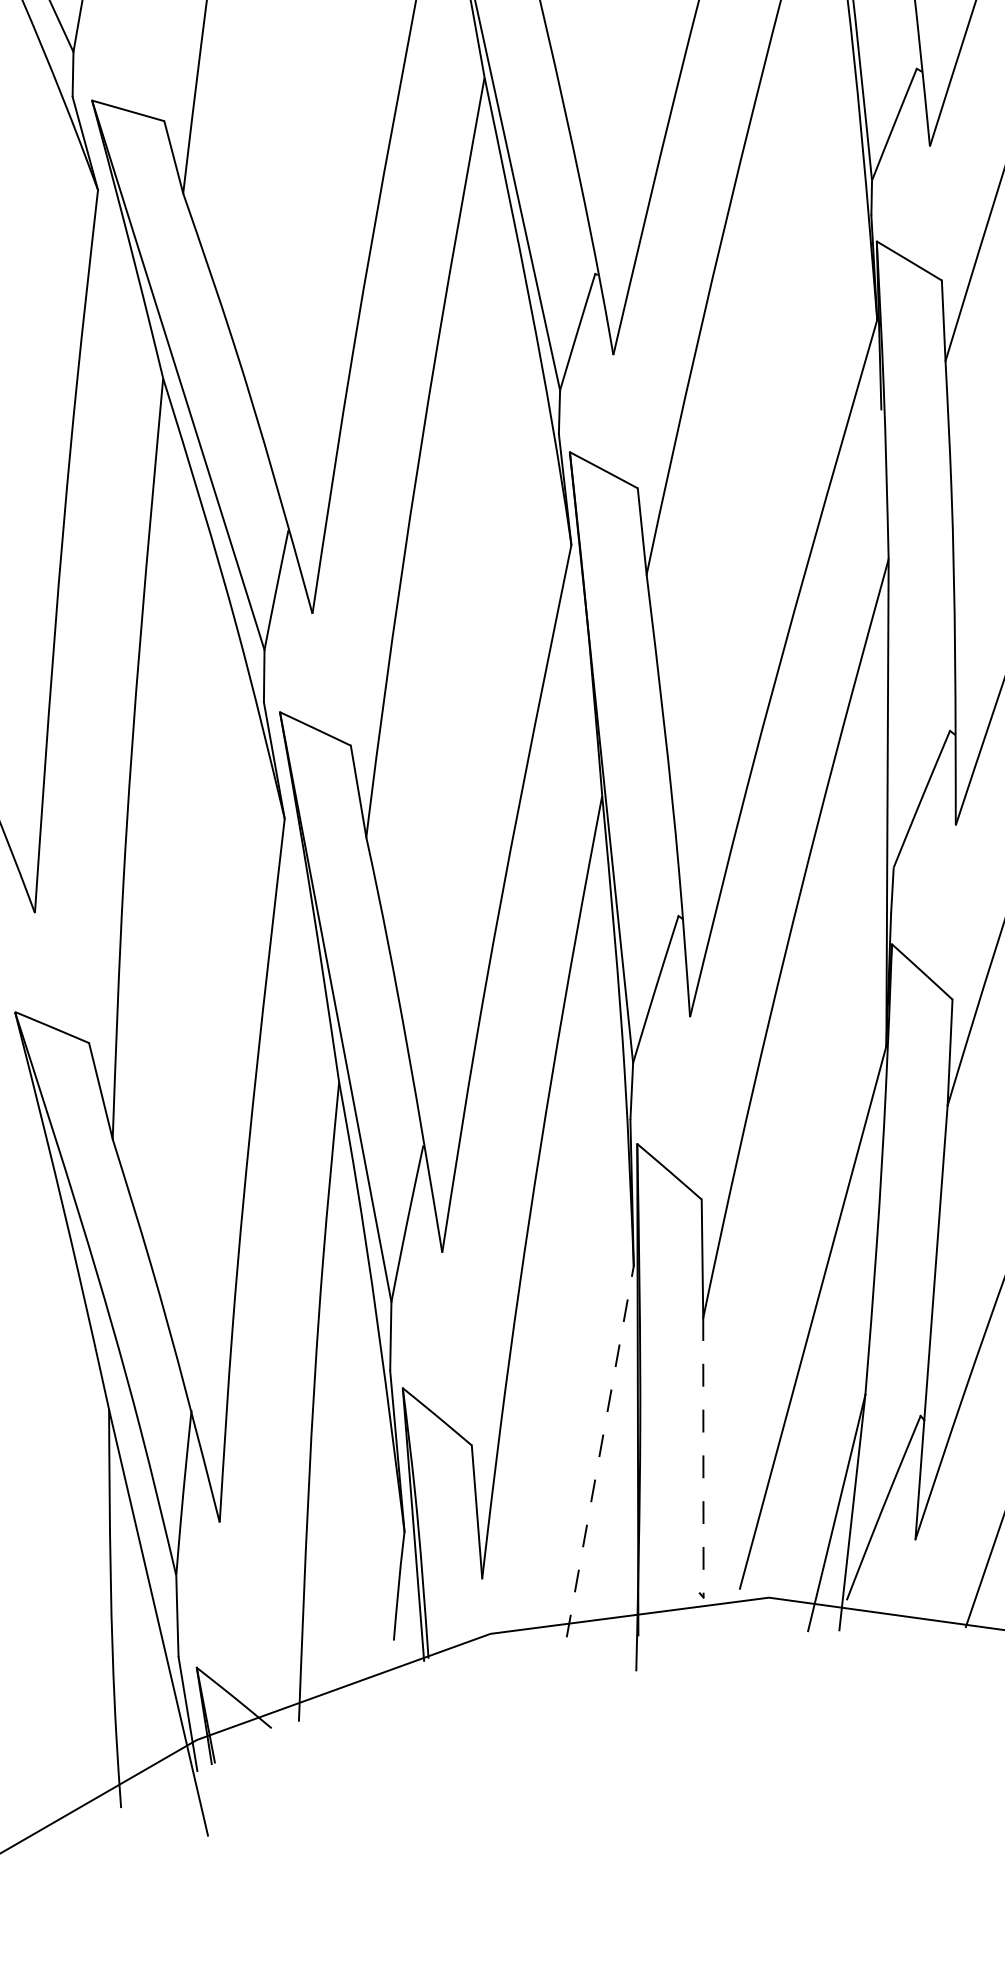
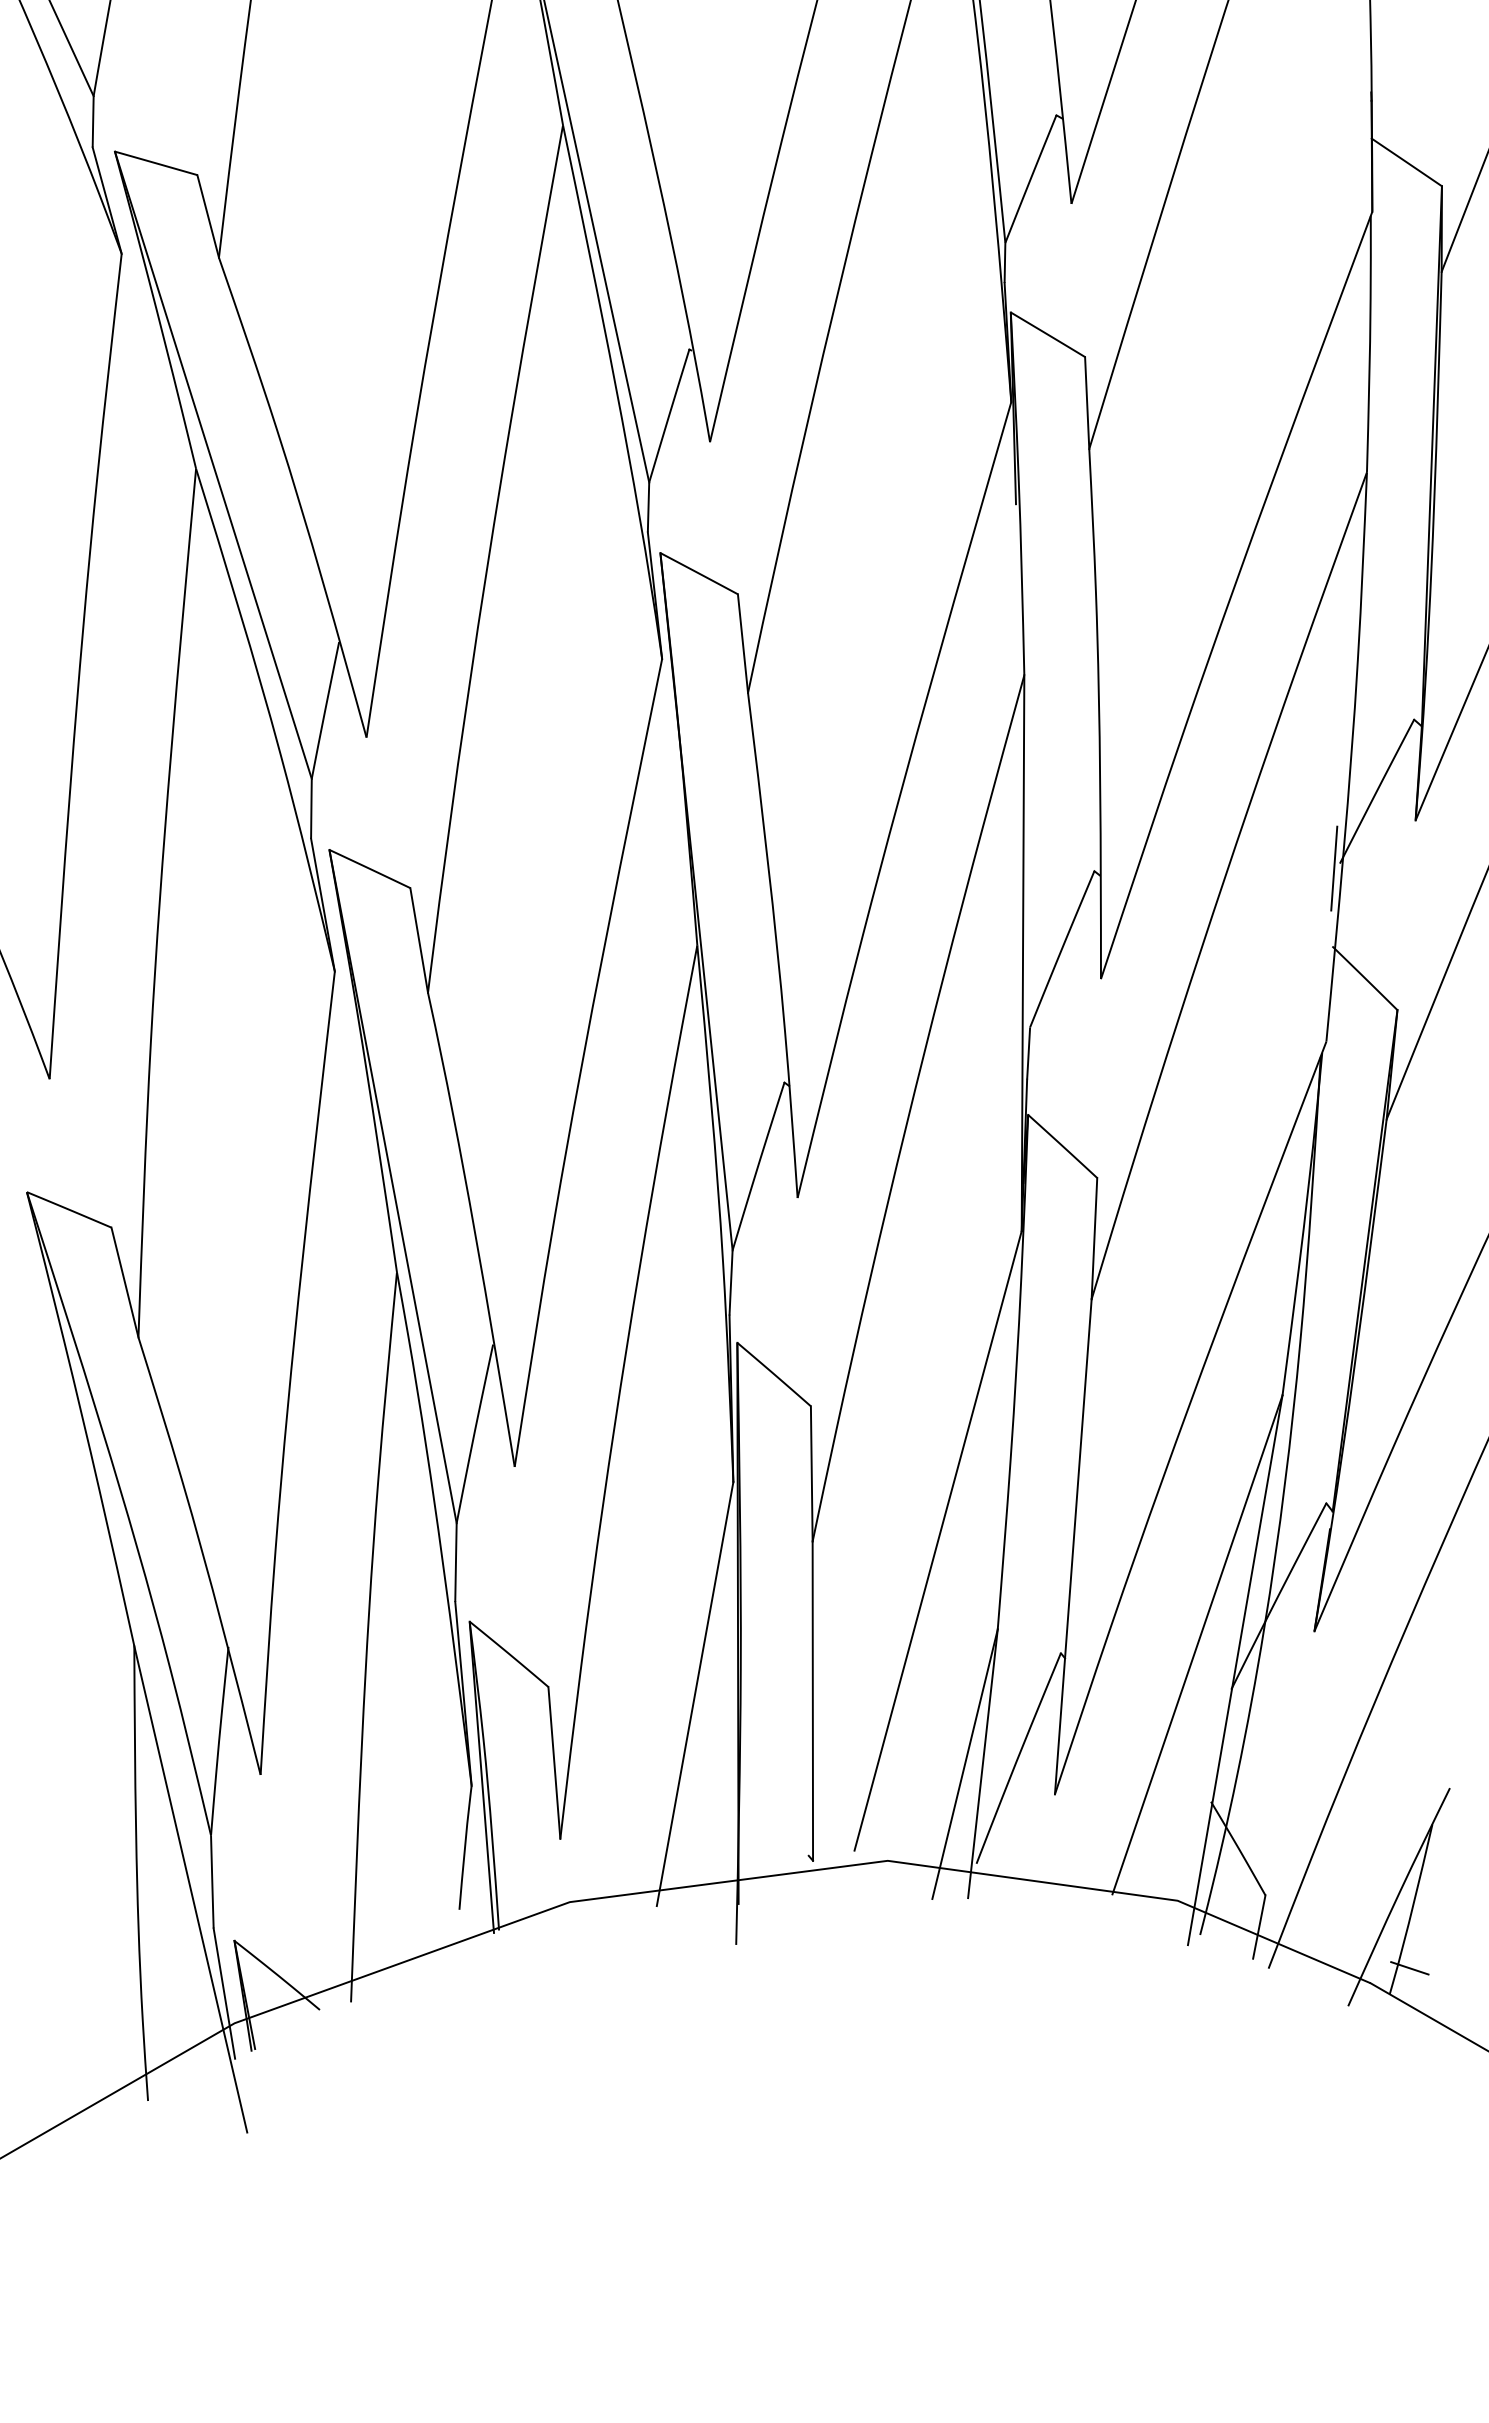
line: (600, 1451) -> (695, 1693), dashed -> solid
line: (703, 1458) -> (812, 1701), dashed -> solid

